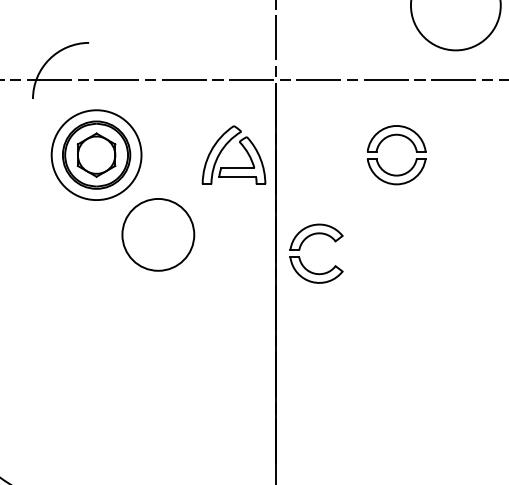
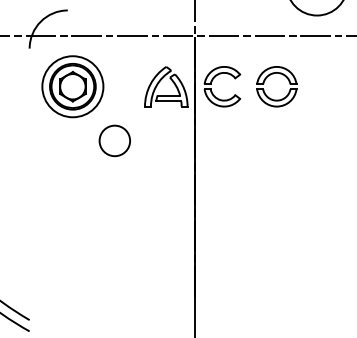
circle: (157, 234) -> (114, 140), size x0.62
part: (302, 247) -> (212, 82), moved

